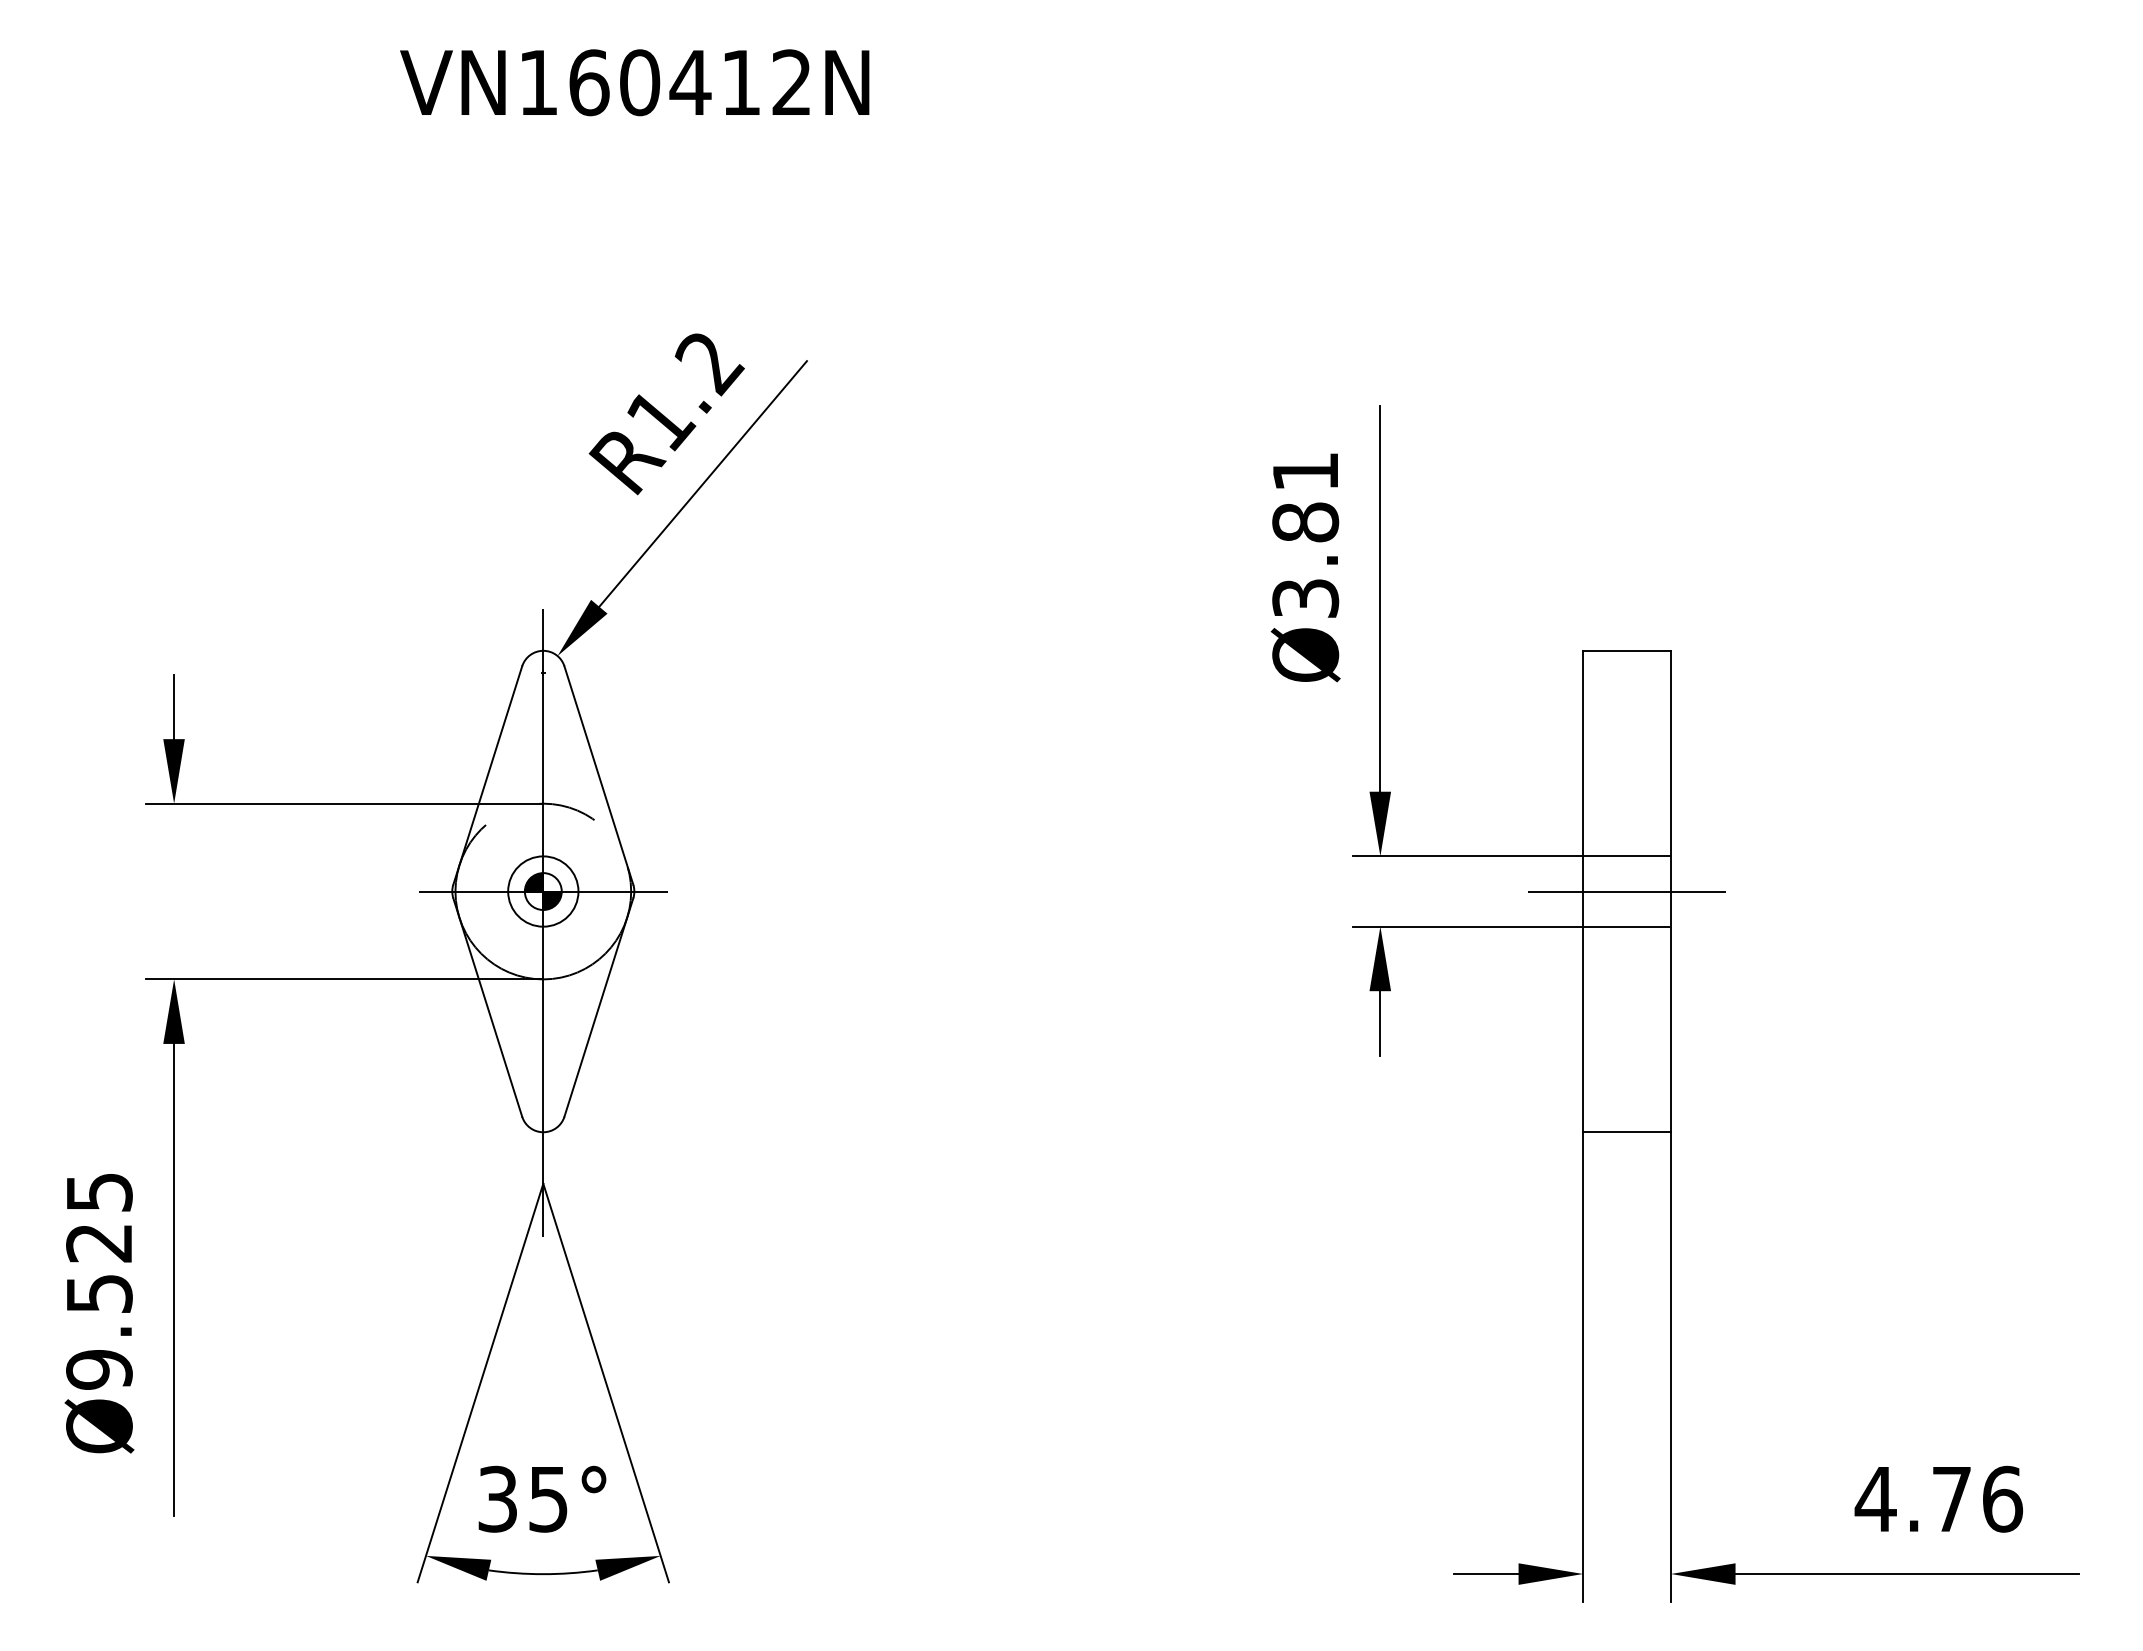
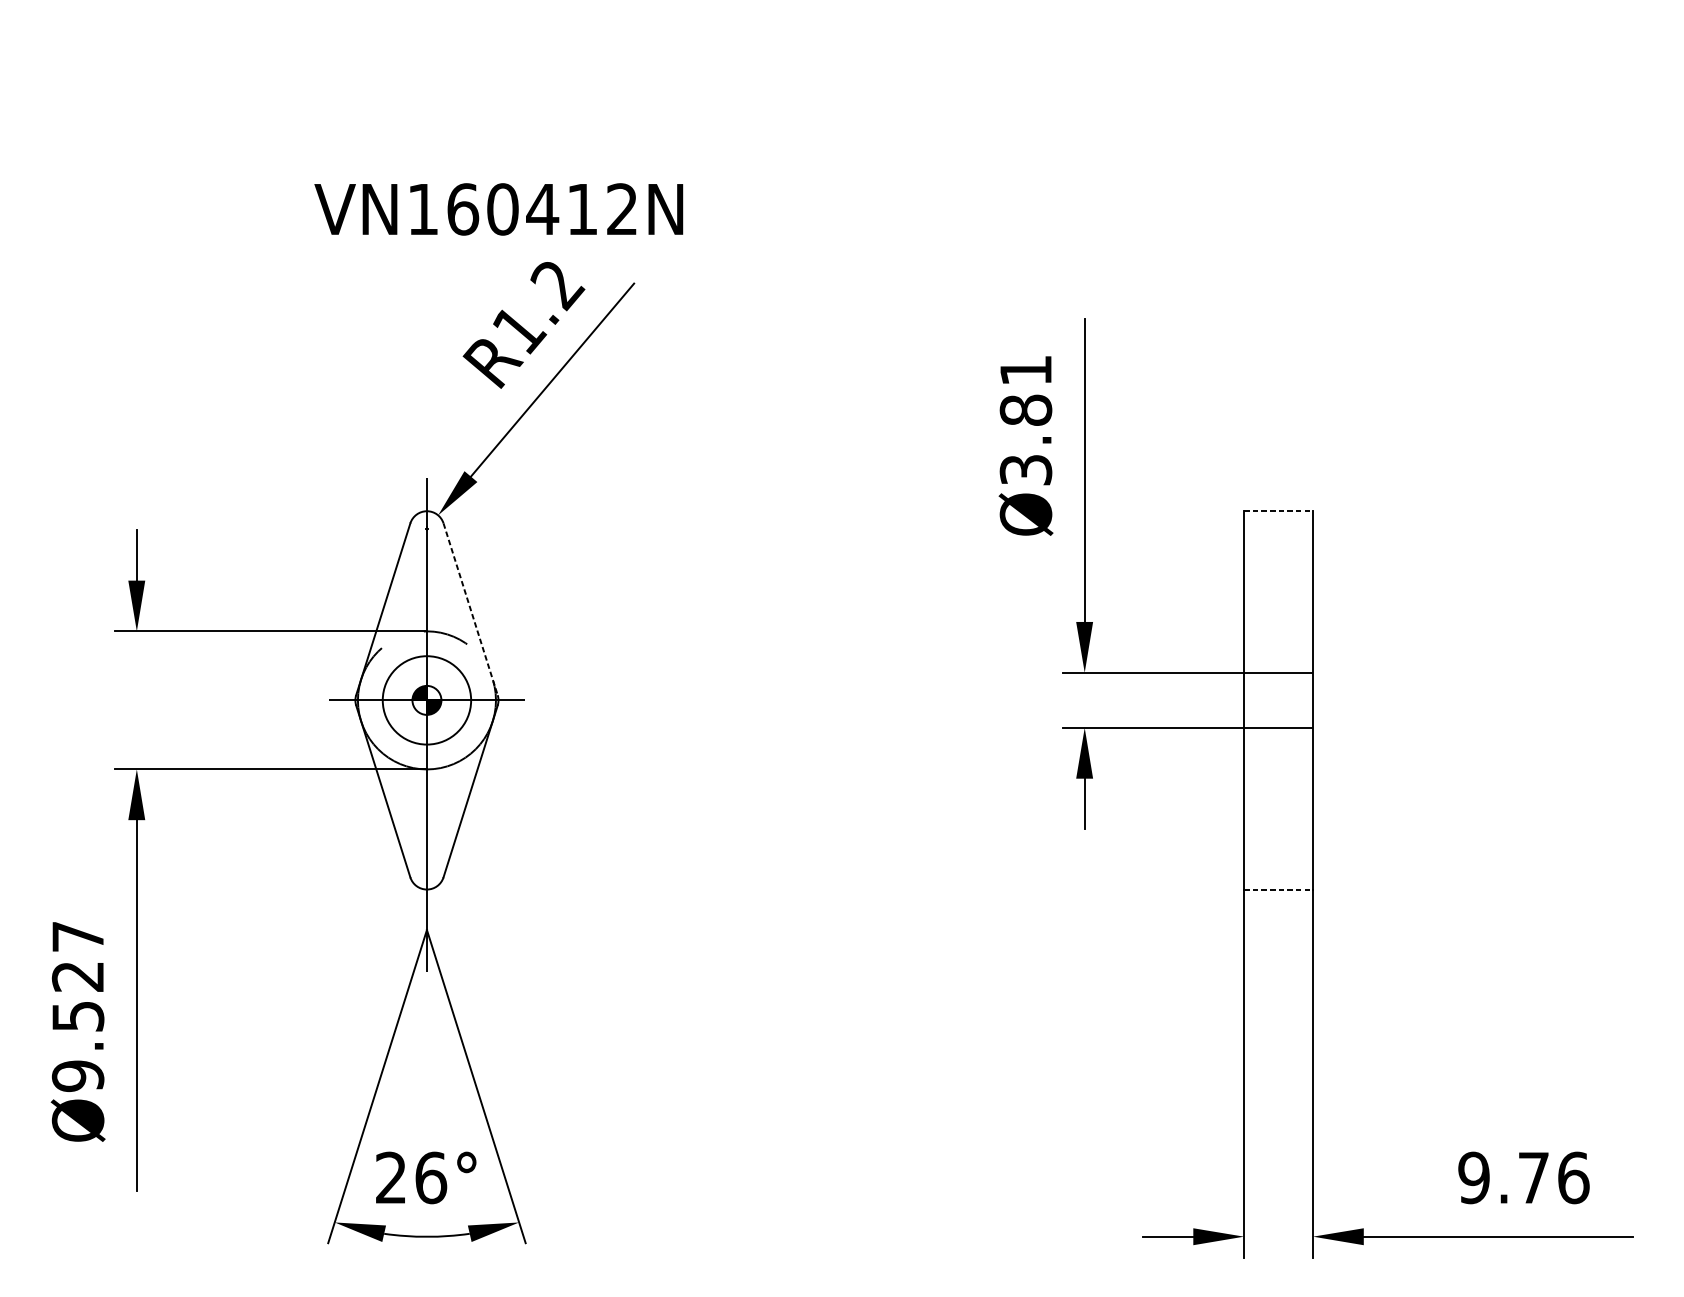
text: (634, 82) -> (498, 209), moved
line: (1627, 650) -> (1278, 510), solid -> dashed
line: (598, 775) -> (470, 609), solid -> dashed
circle: (543, 891) -> (427, 700), size x1.6
line: (1626, 891) -> (1278, 700), removed
line: (1627, 1132) -> (1278, 889), solid -> dashed
text: (99, 1192) -> (78, 936), Ø9.525 -> Ø9.527
text: (523, 1498) -> (411, 1177), 35° -> 26°
text: (1875, 1498) -> (1473, 1177), 4.76 -> 9.76

